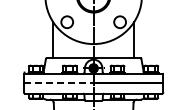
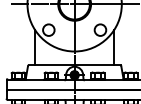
line: (58, 83) -> (40, 89), dashed -> solid

